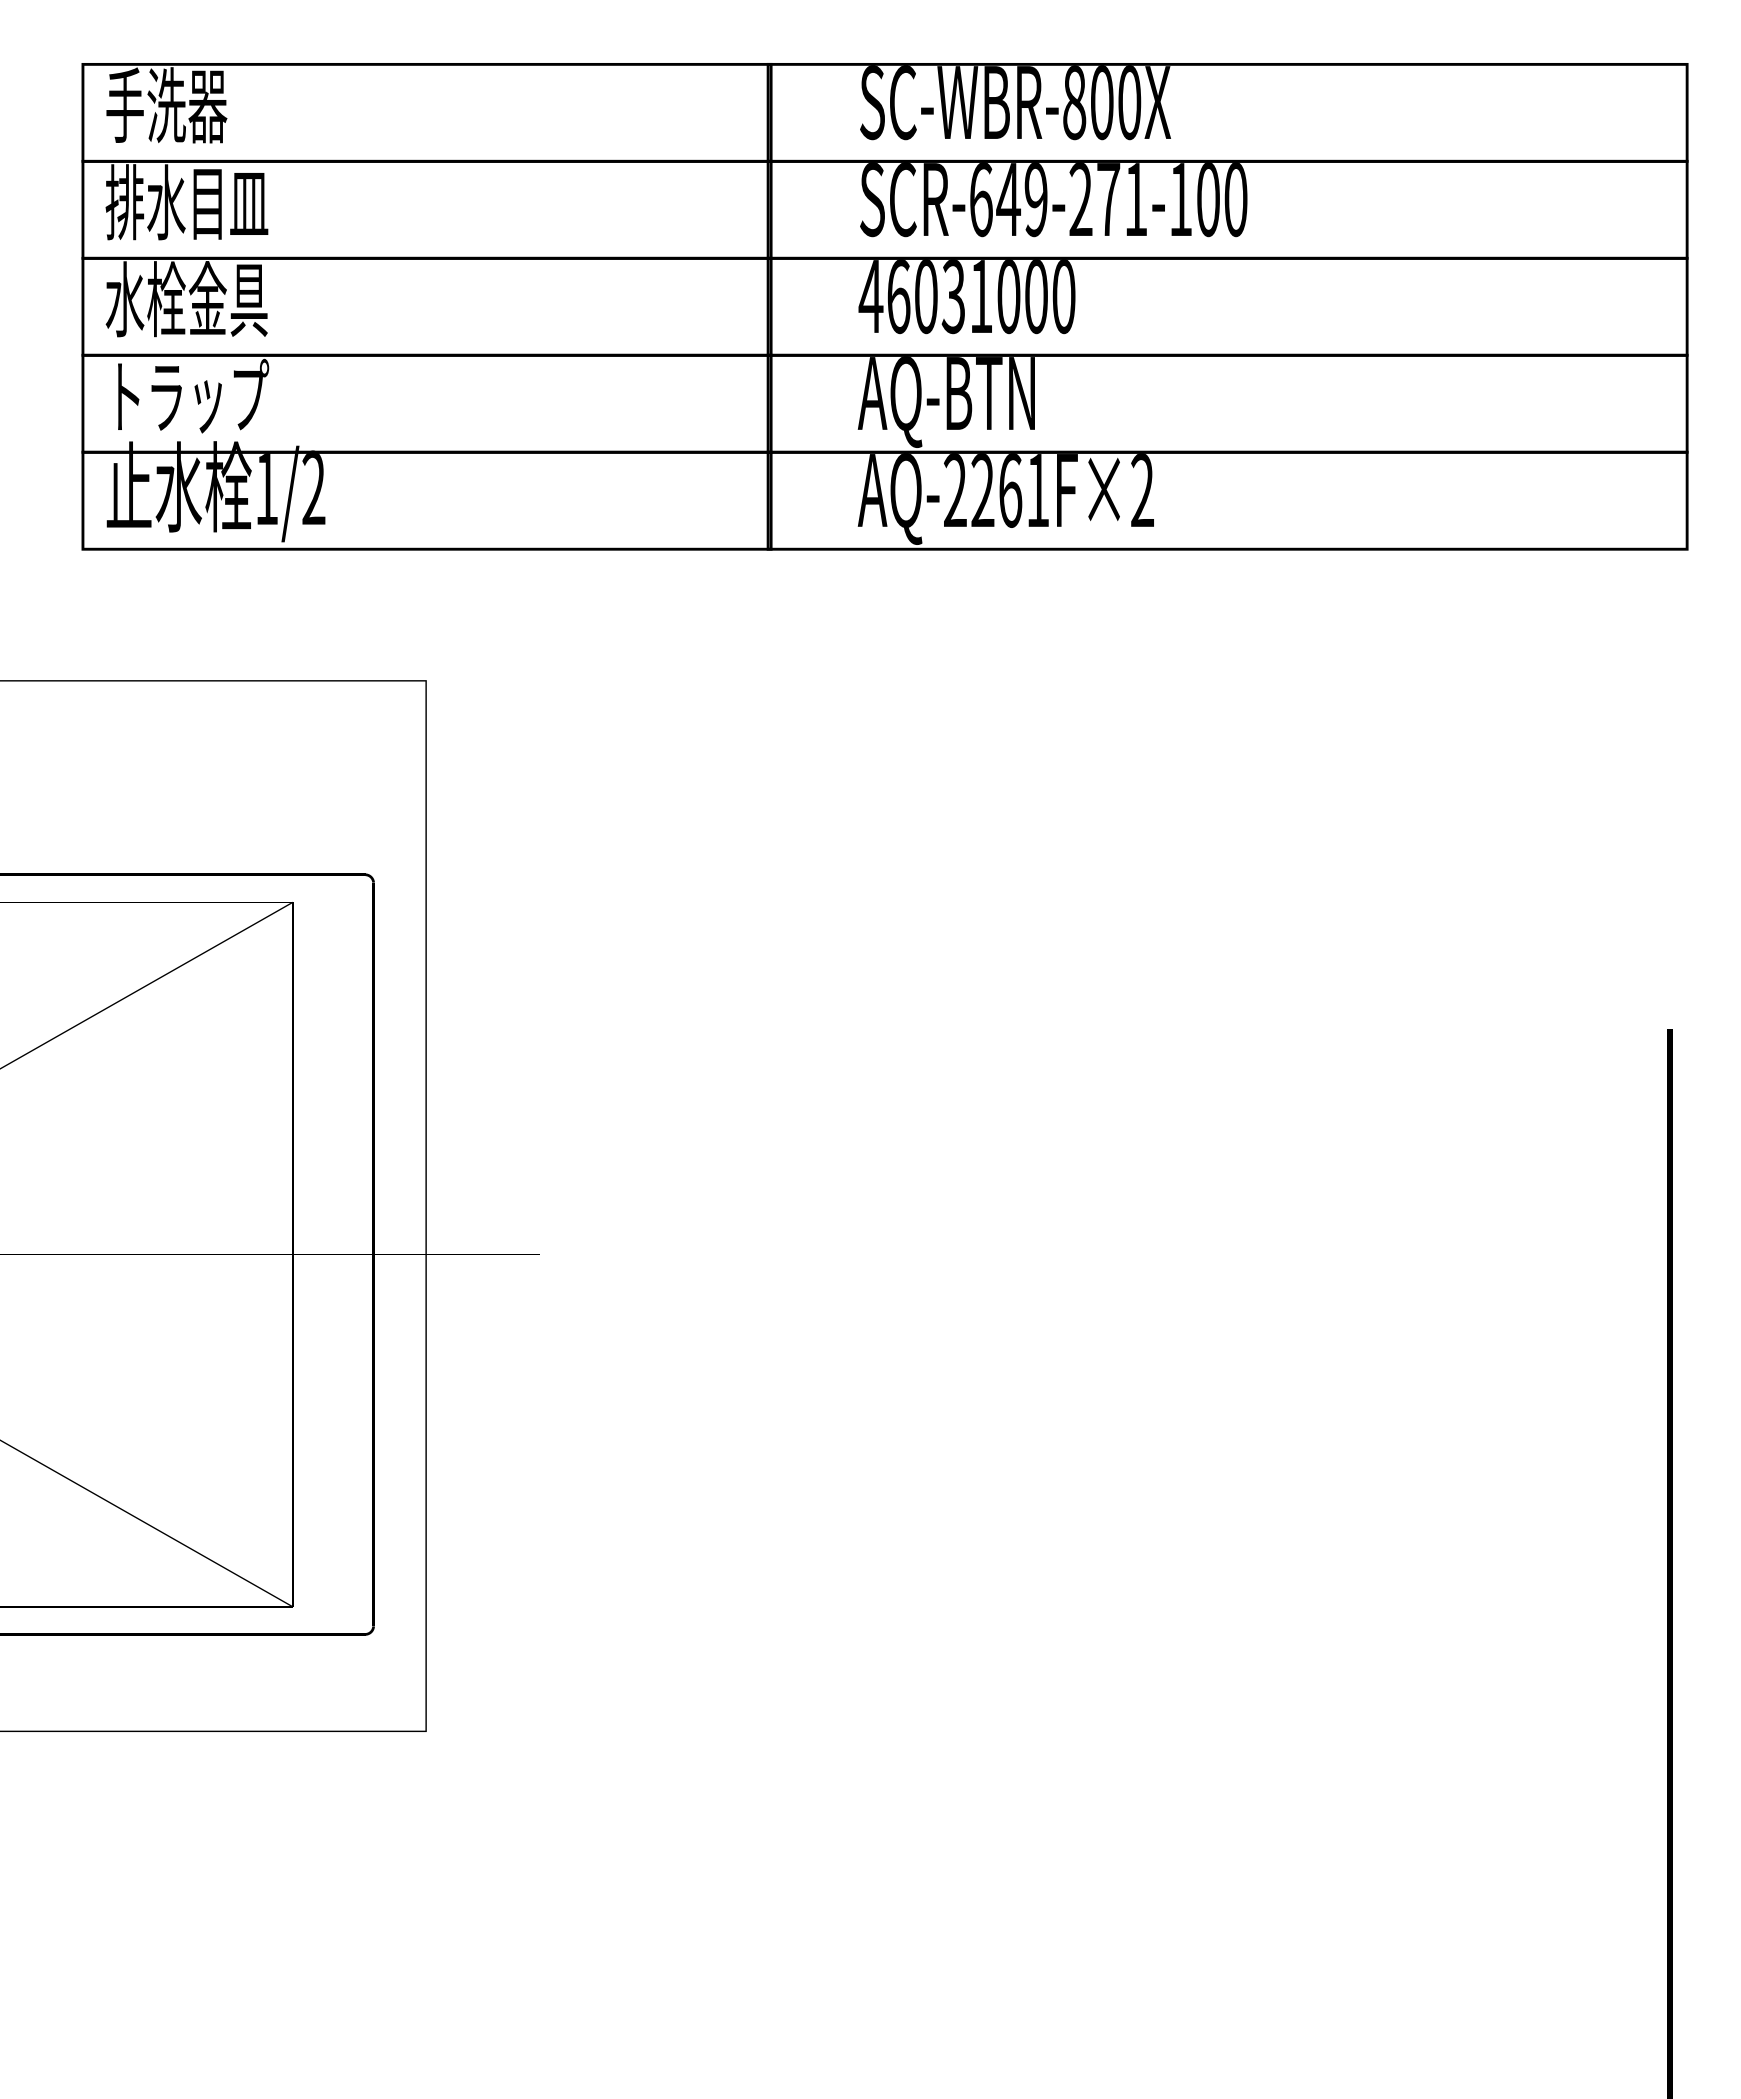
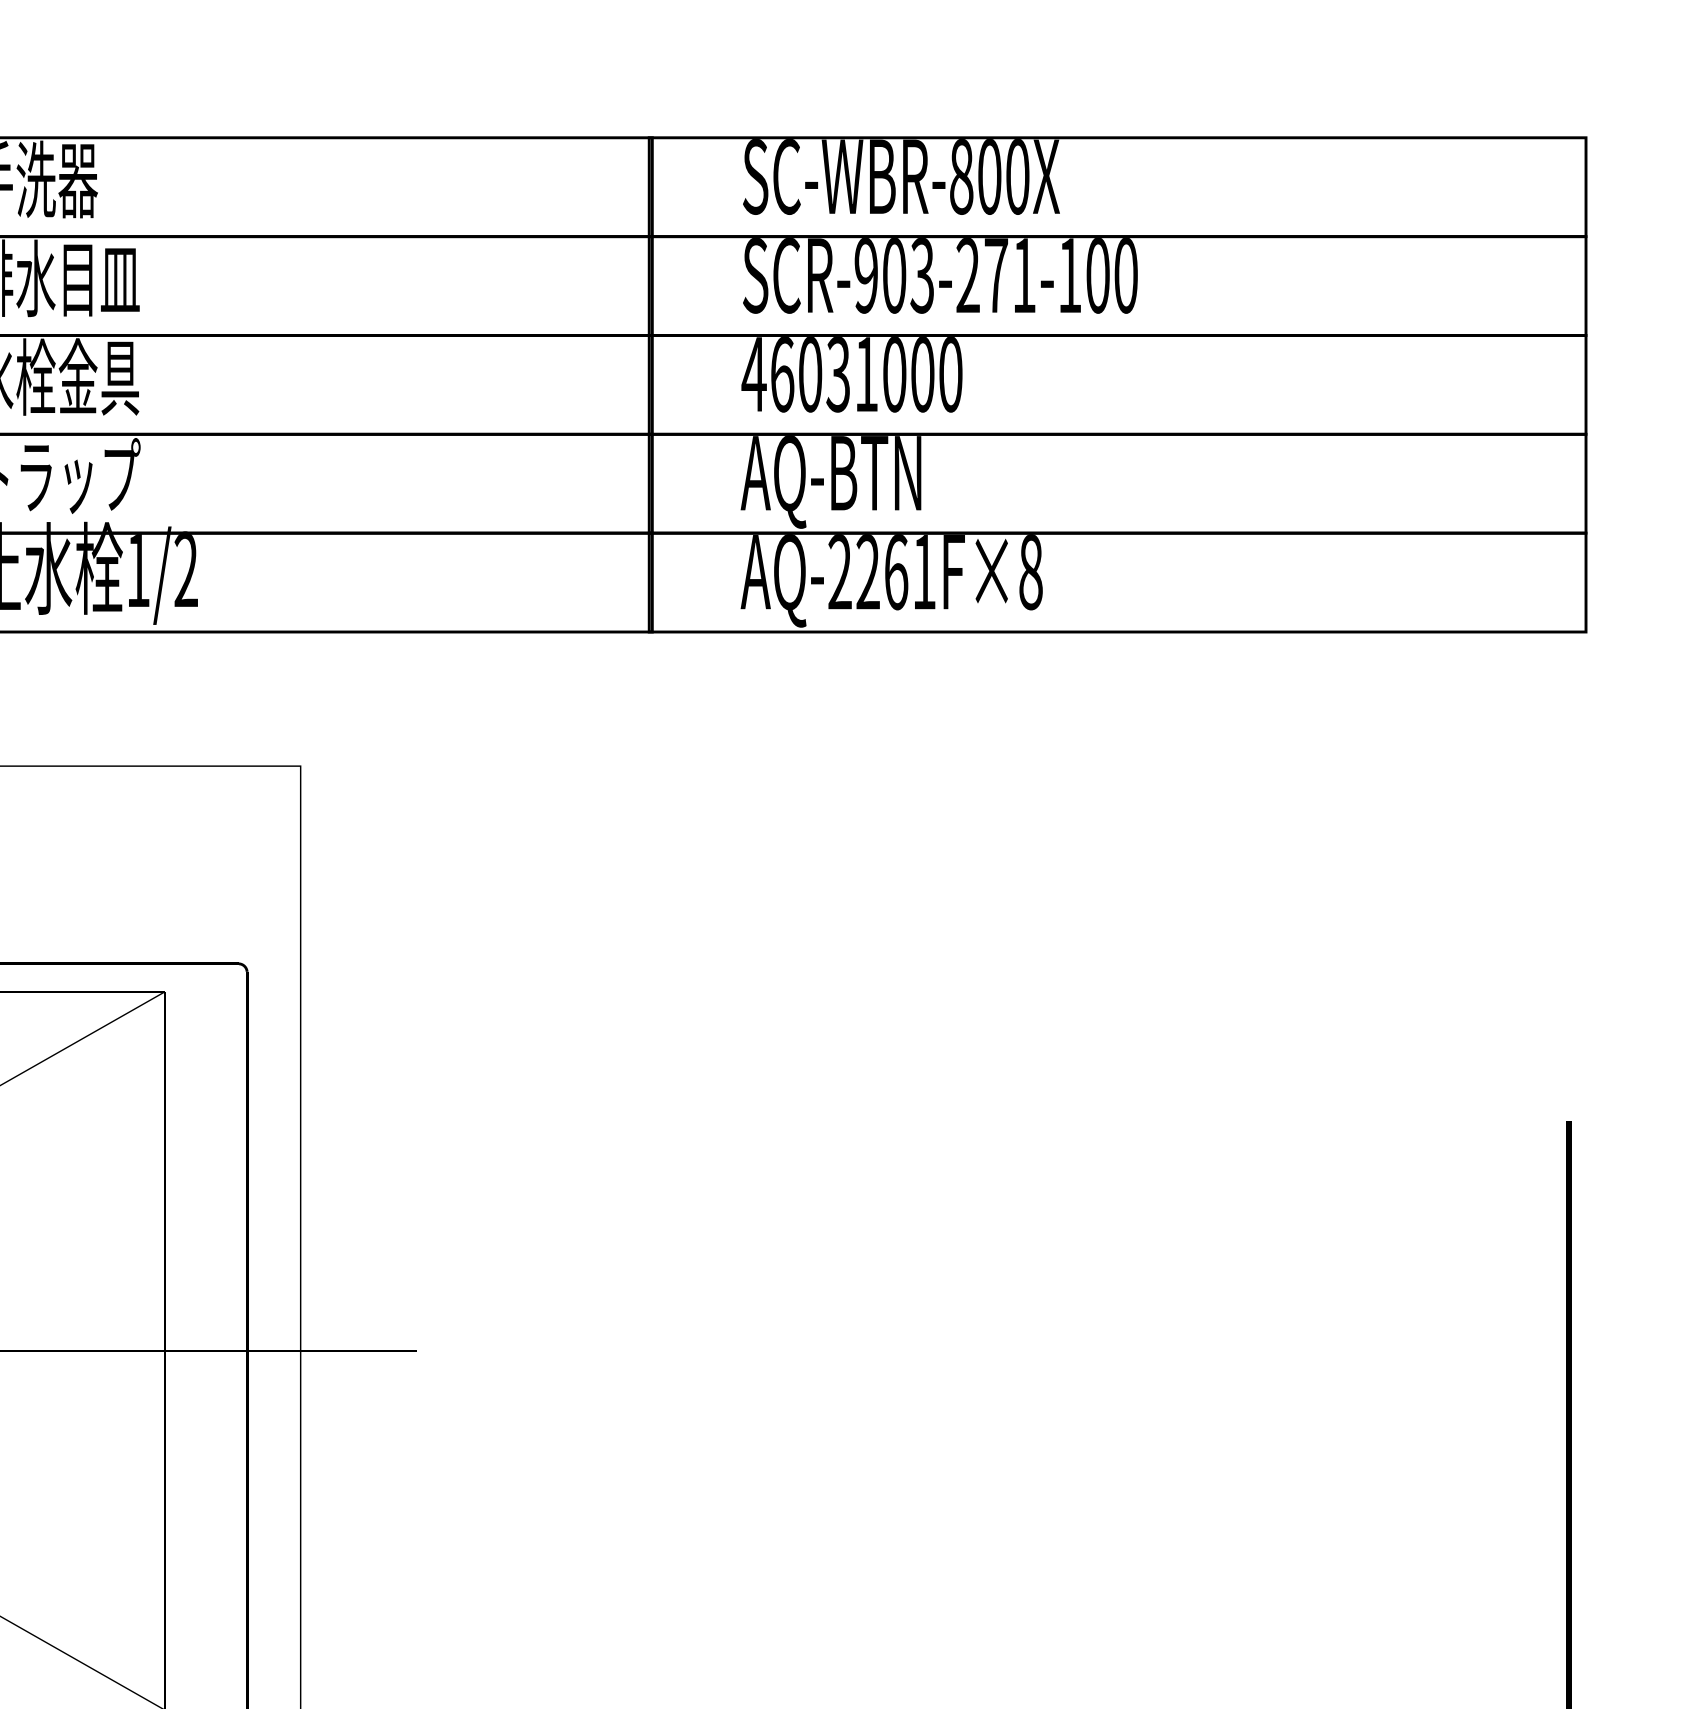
text: (1008, 200) -> (894, 276), SCR-649-271-100 -> SCR-903-271-100
text: (1142, 490) -> (1030, 572), AQ-2261F×2 -> AQ-2261F×8

